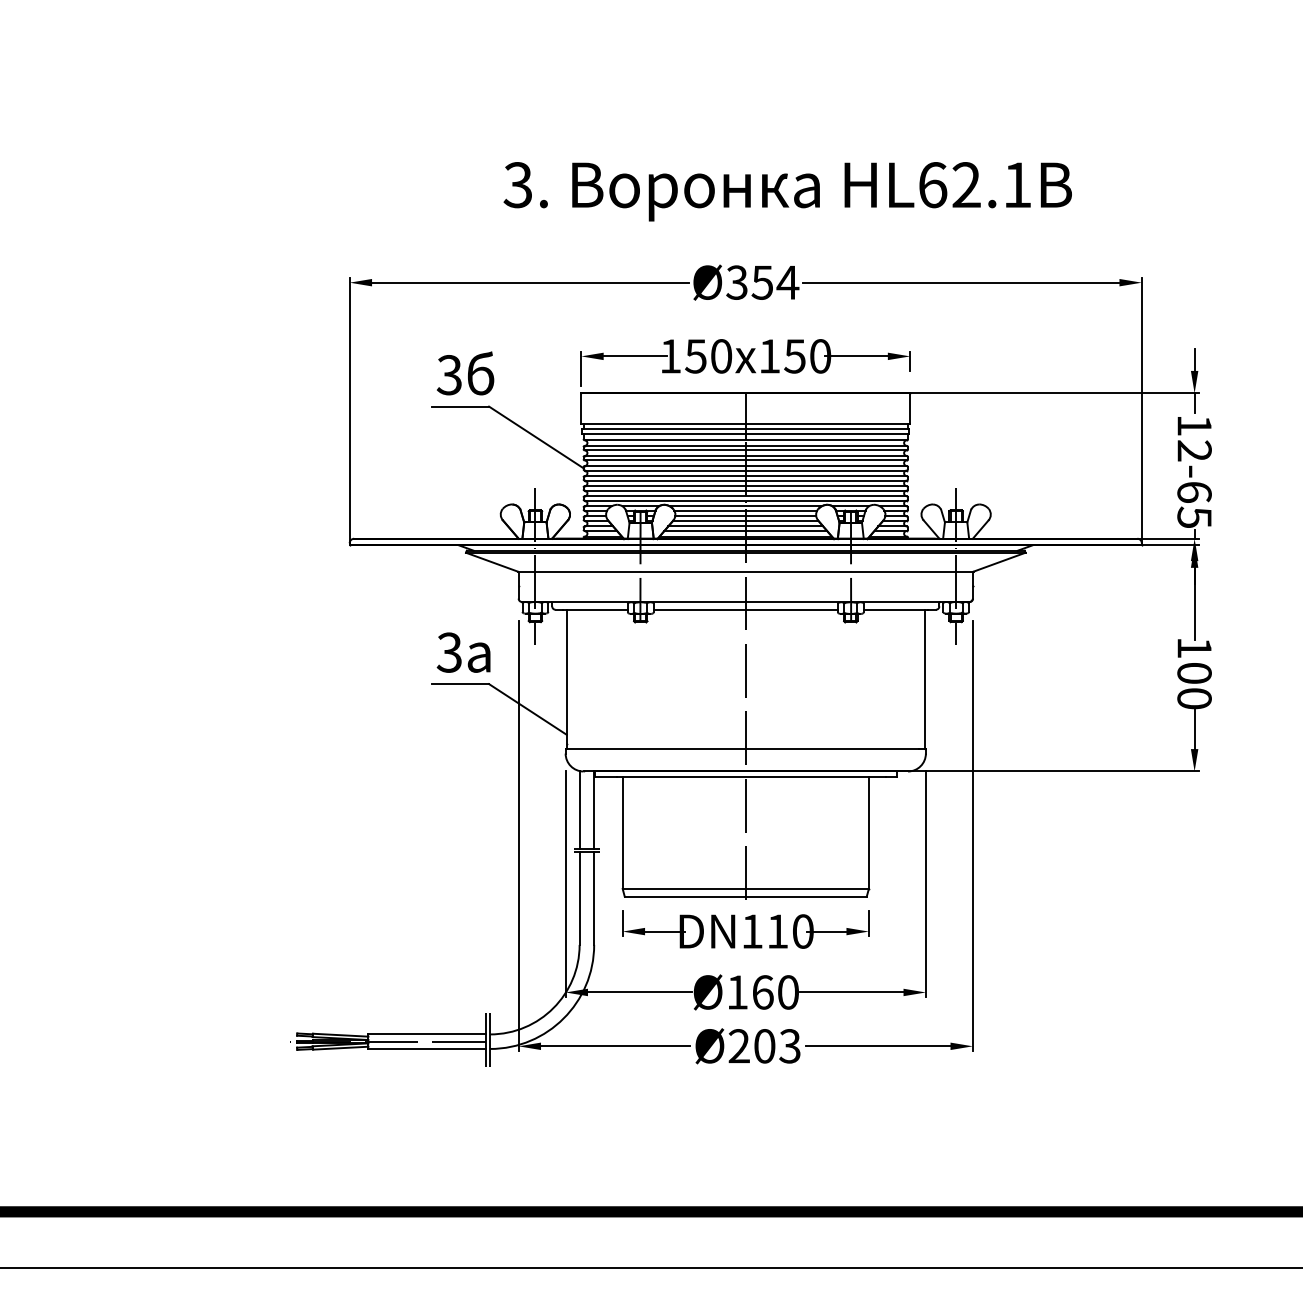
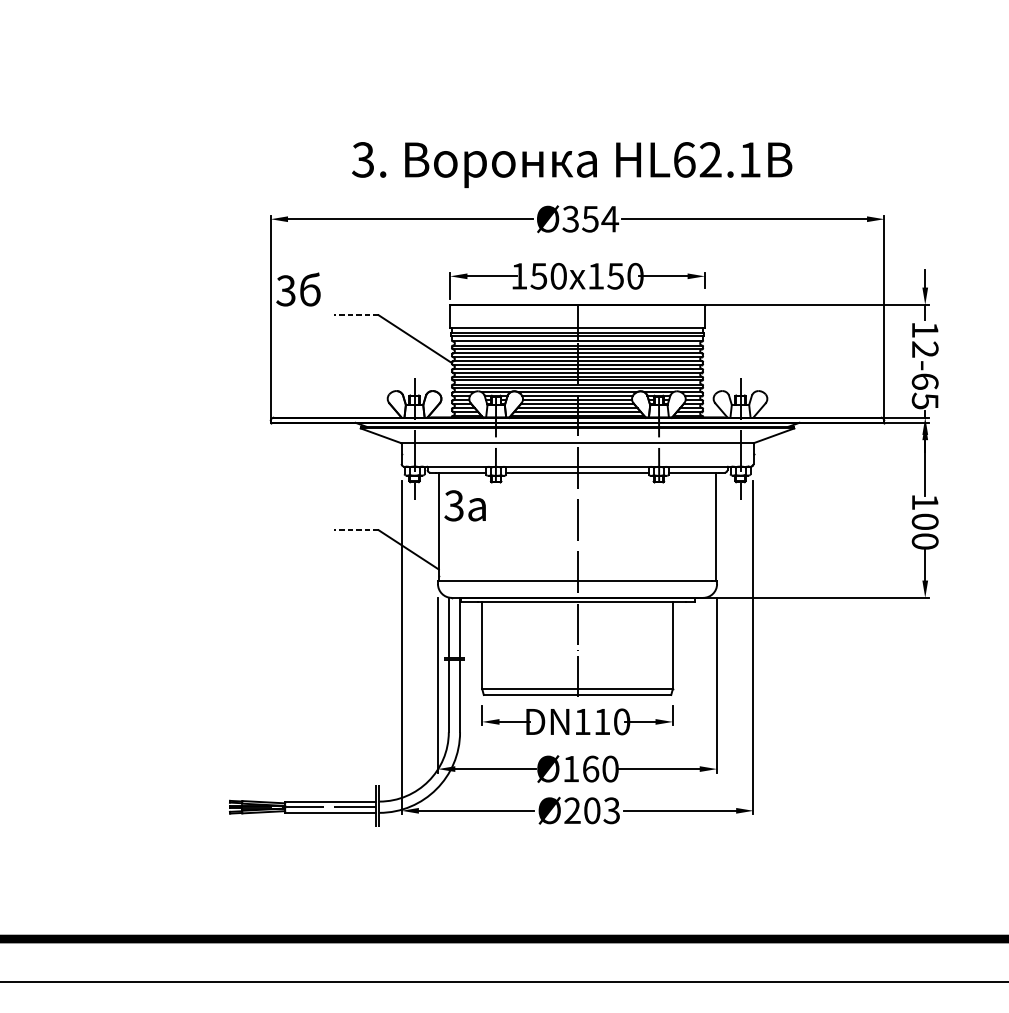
text: (787, 191) -> (571, 164), moved
text: (465, 373) -> (298, 289), moved
line: (460, 406) -> (356, 315), solid -> dashed
text: (463, 652) -> (464, 505), moved
line: (460, 684) -> (356, 530), solid -> dashed

